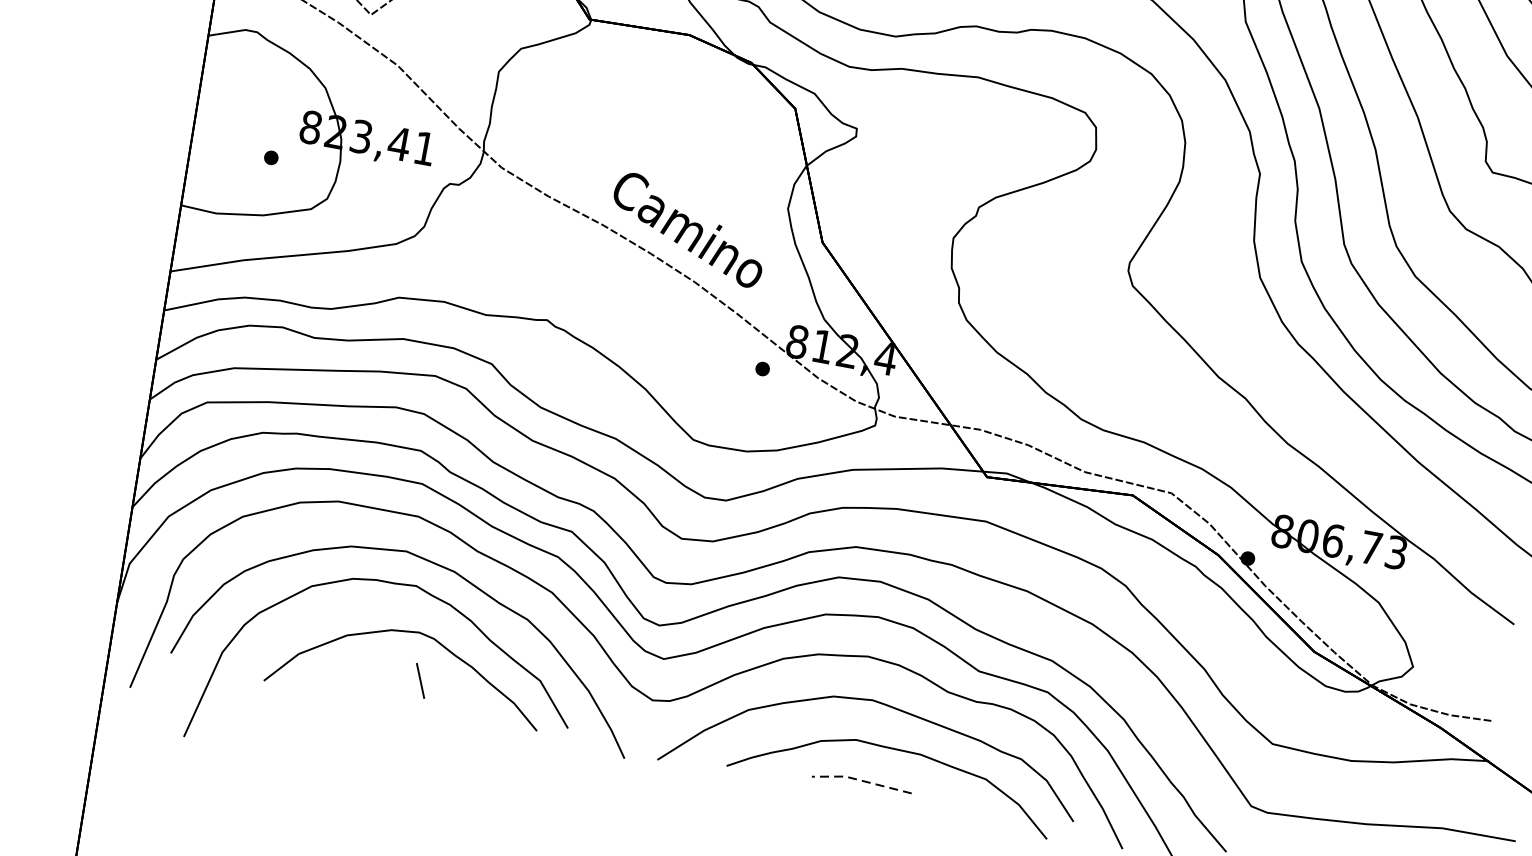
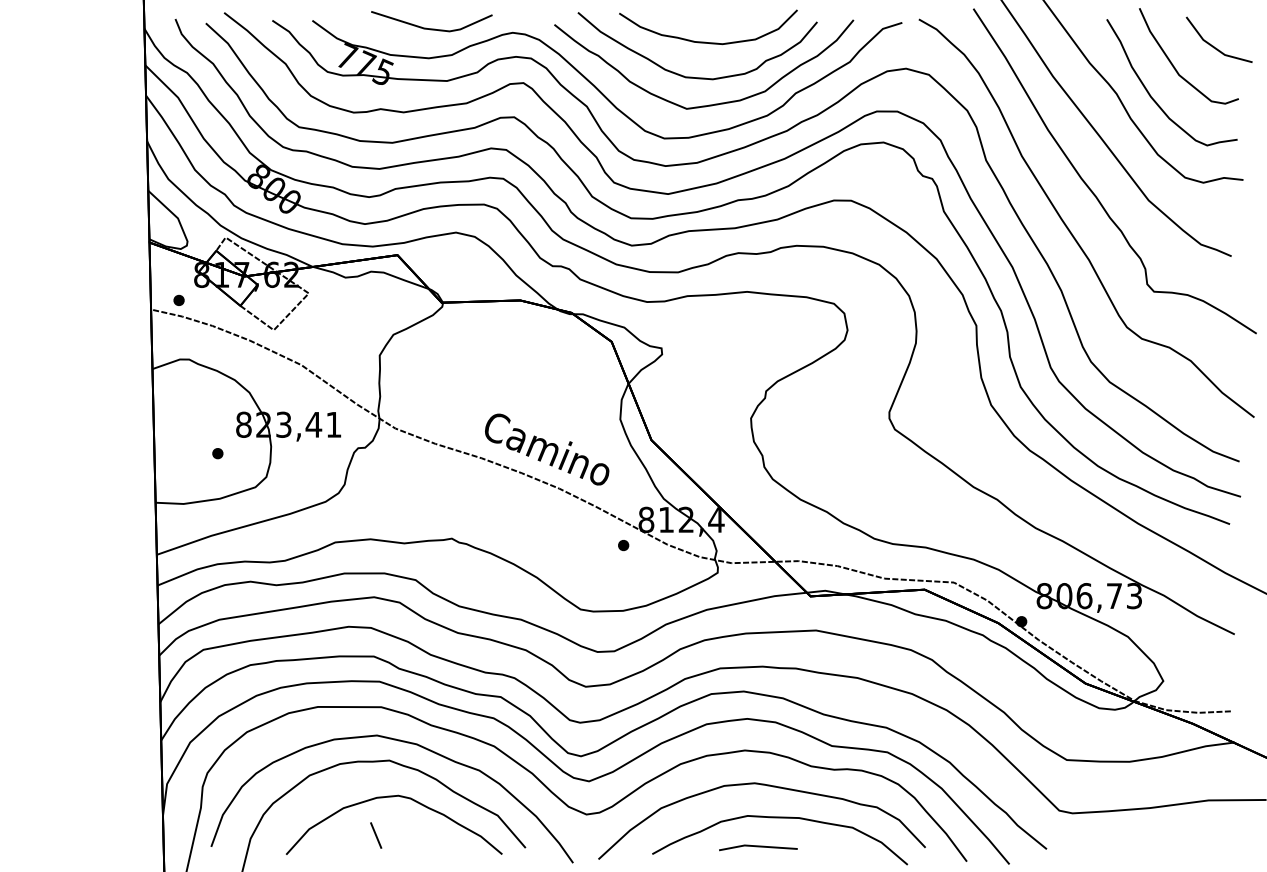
line: (420, 680) -> (376, 835), moved
line: (861, 780) -> (757, 846), dashed -> solid

